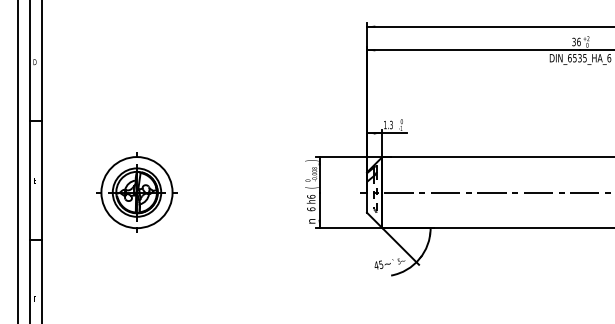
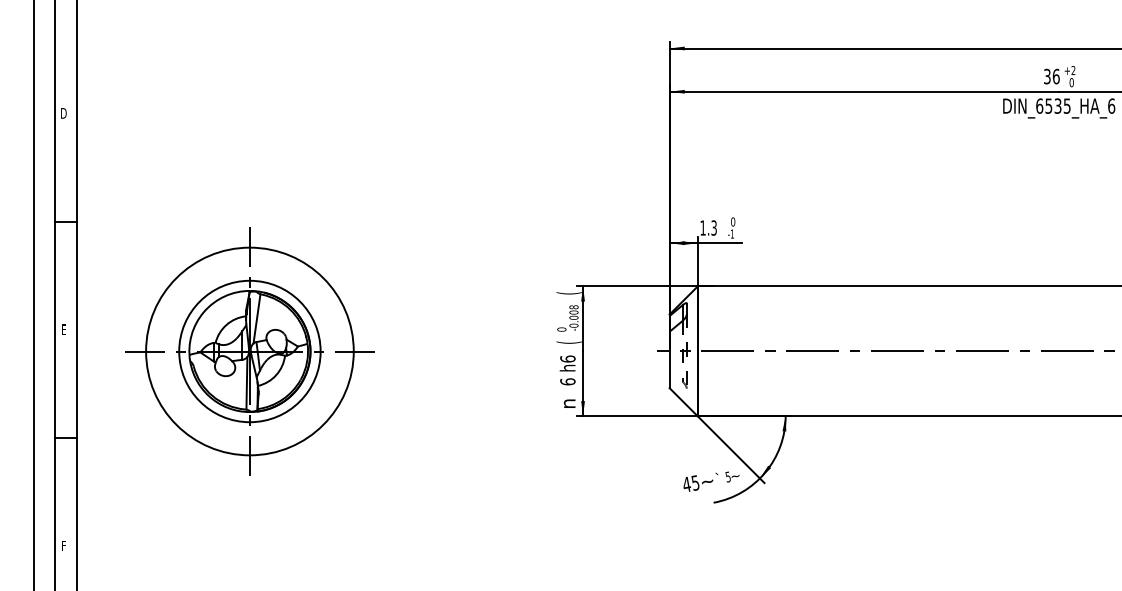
text: (311, 160) -> (568, 292), ) -> (
part: (136, 192) -> (248, 351), size x1.6

